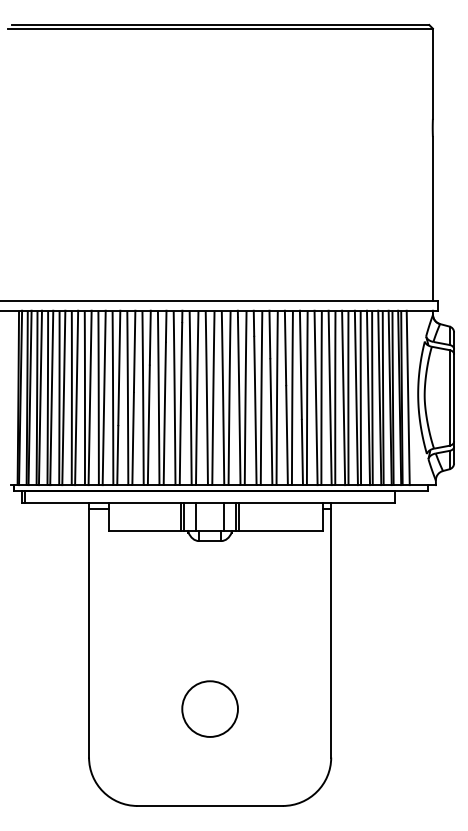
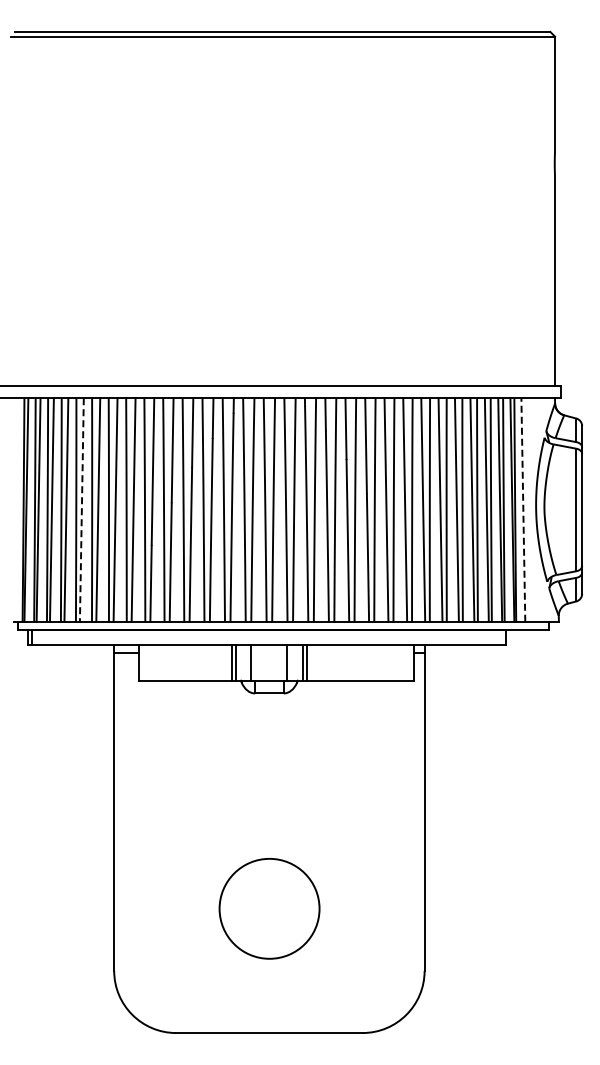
line: (63, 397) -> (81, 509), solid -> dashed
line: (408, 397) -> (523, 509), solid -> dashed
circle: (209, 708) -> (268, 908), size x1.4

